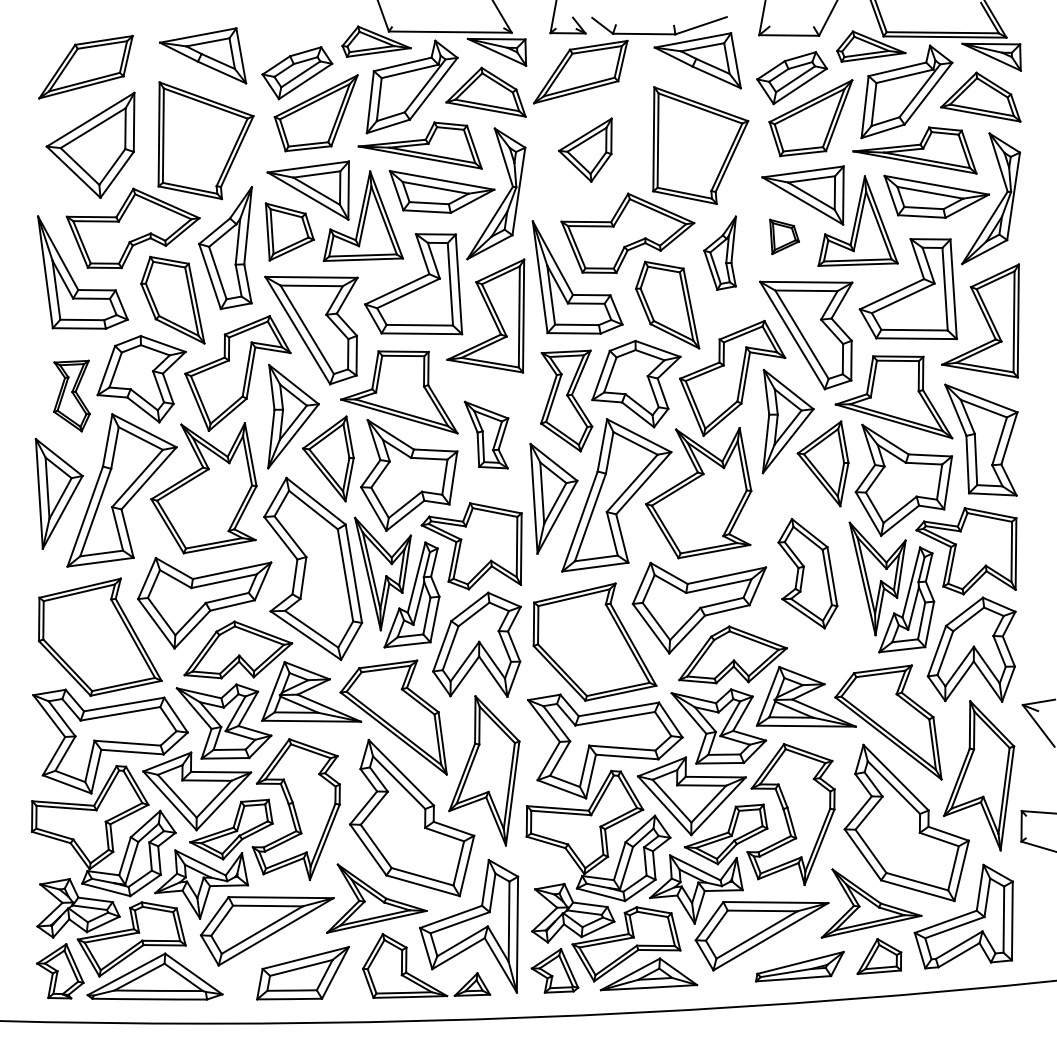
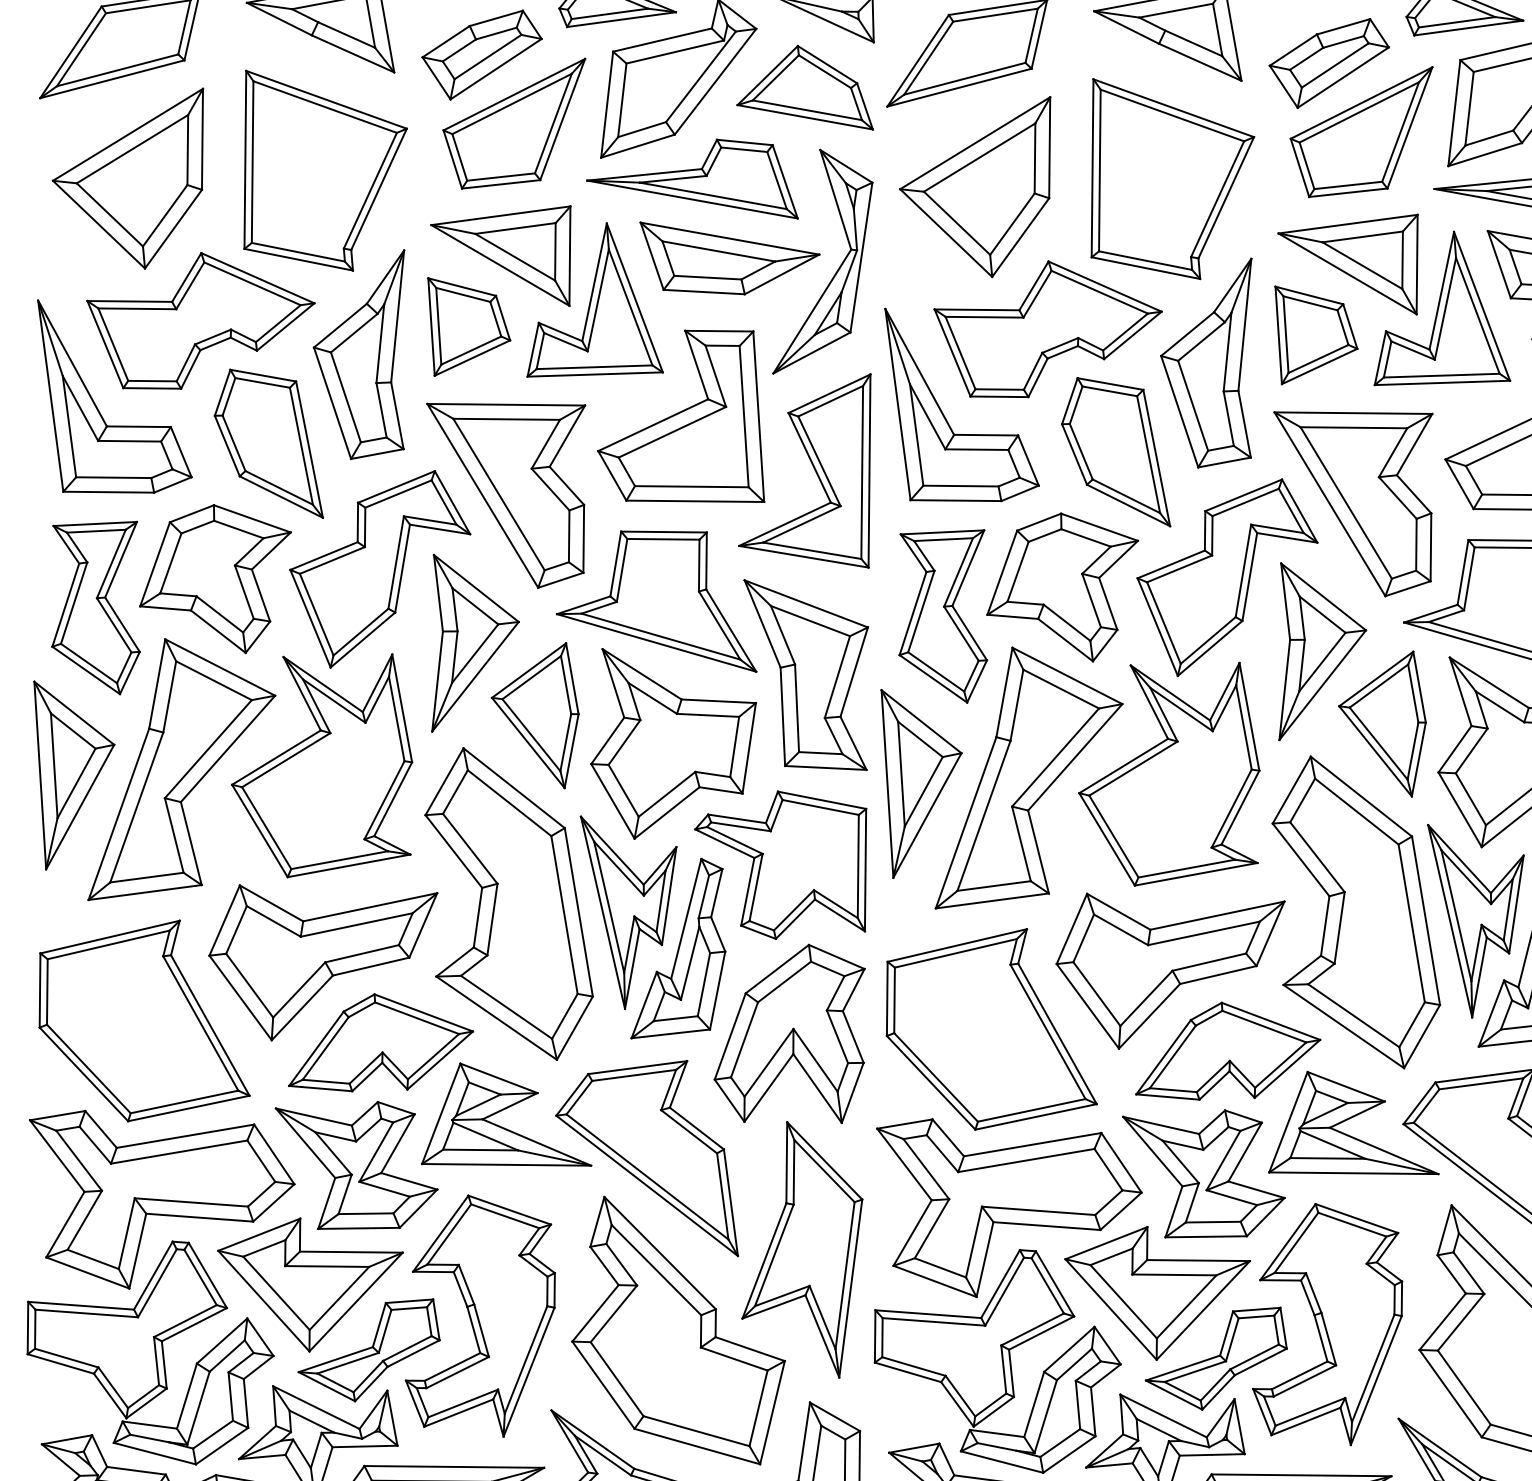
part: (585, 149) -> (975, 185), size x1.67
part: (784, 236) -> (1316, 334), size x1.67
part: (719, 253) -> (1204, 363), size x1.67
part: (71, 395) -> (95, 607), size x1.43
part: (486, 434) -> (805, 673), size x1.67
part: (807, 573) -> (1355, 911), size x1.67

